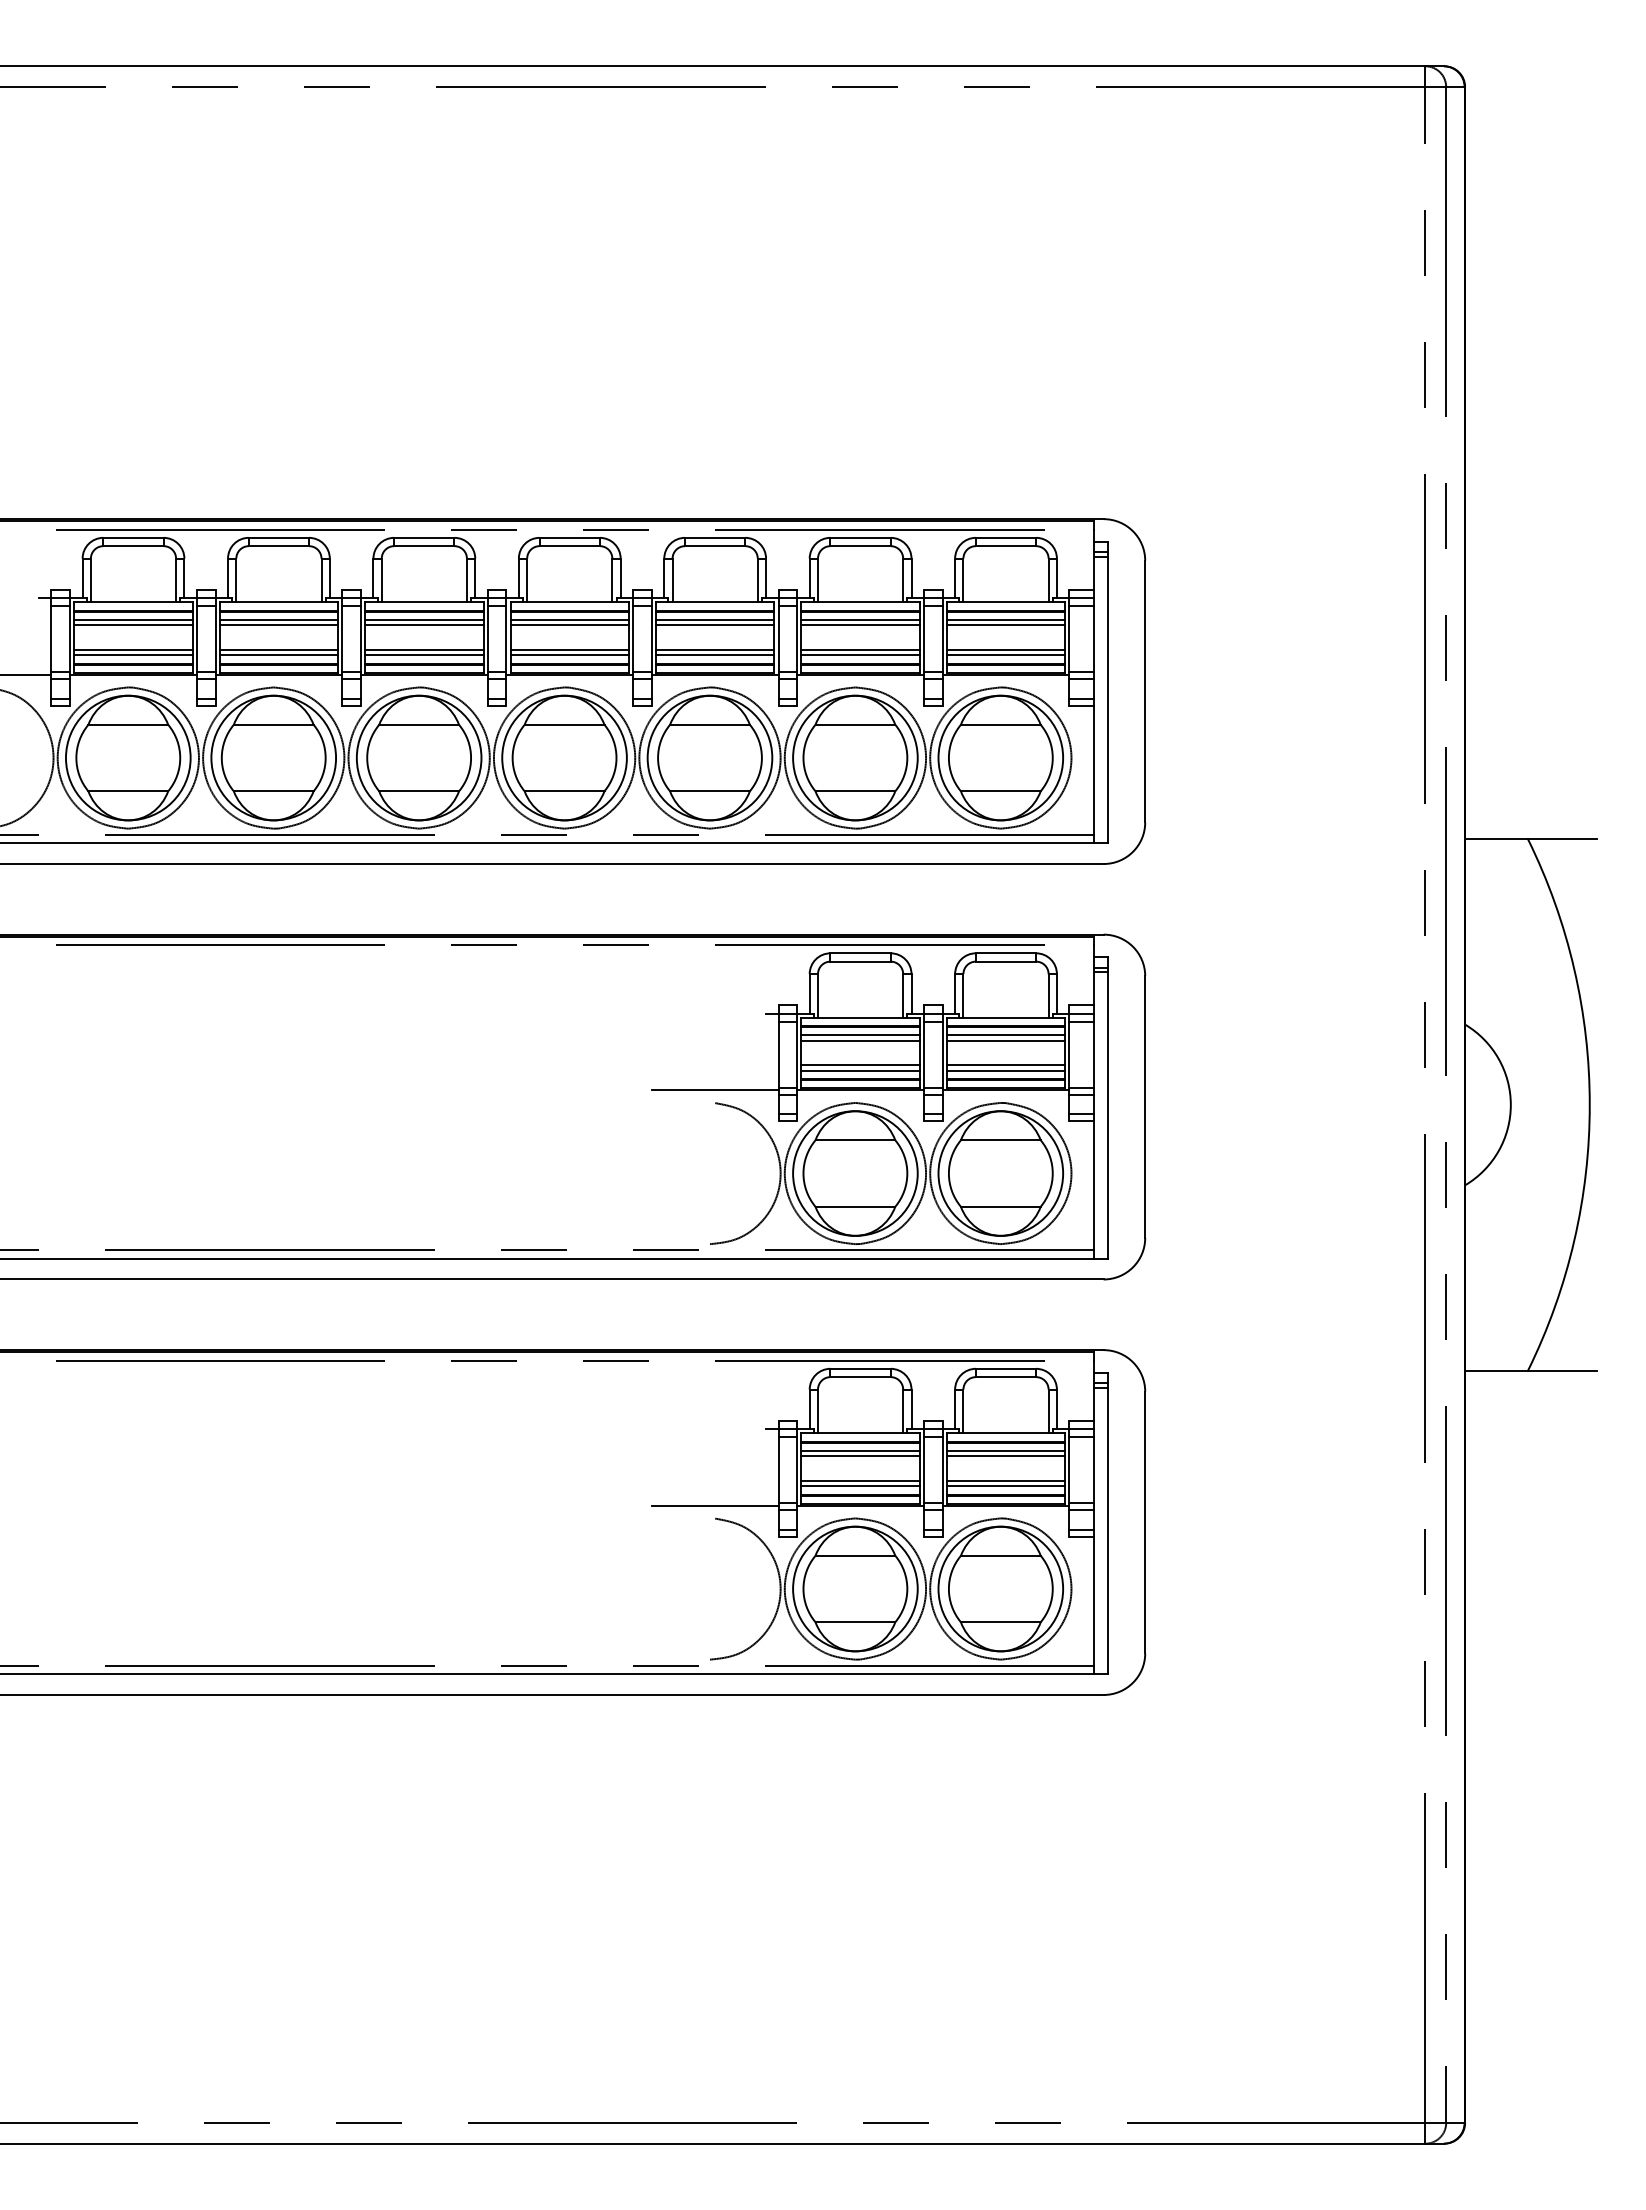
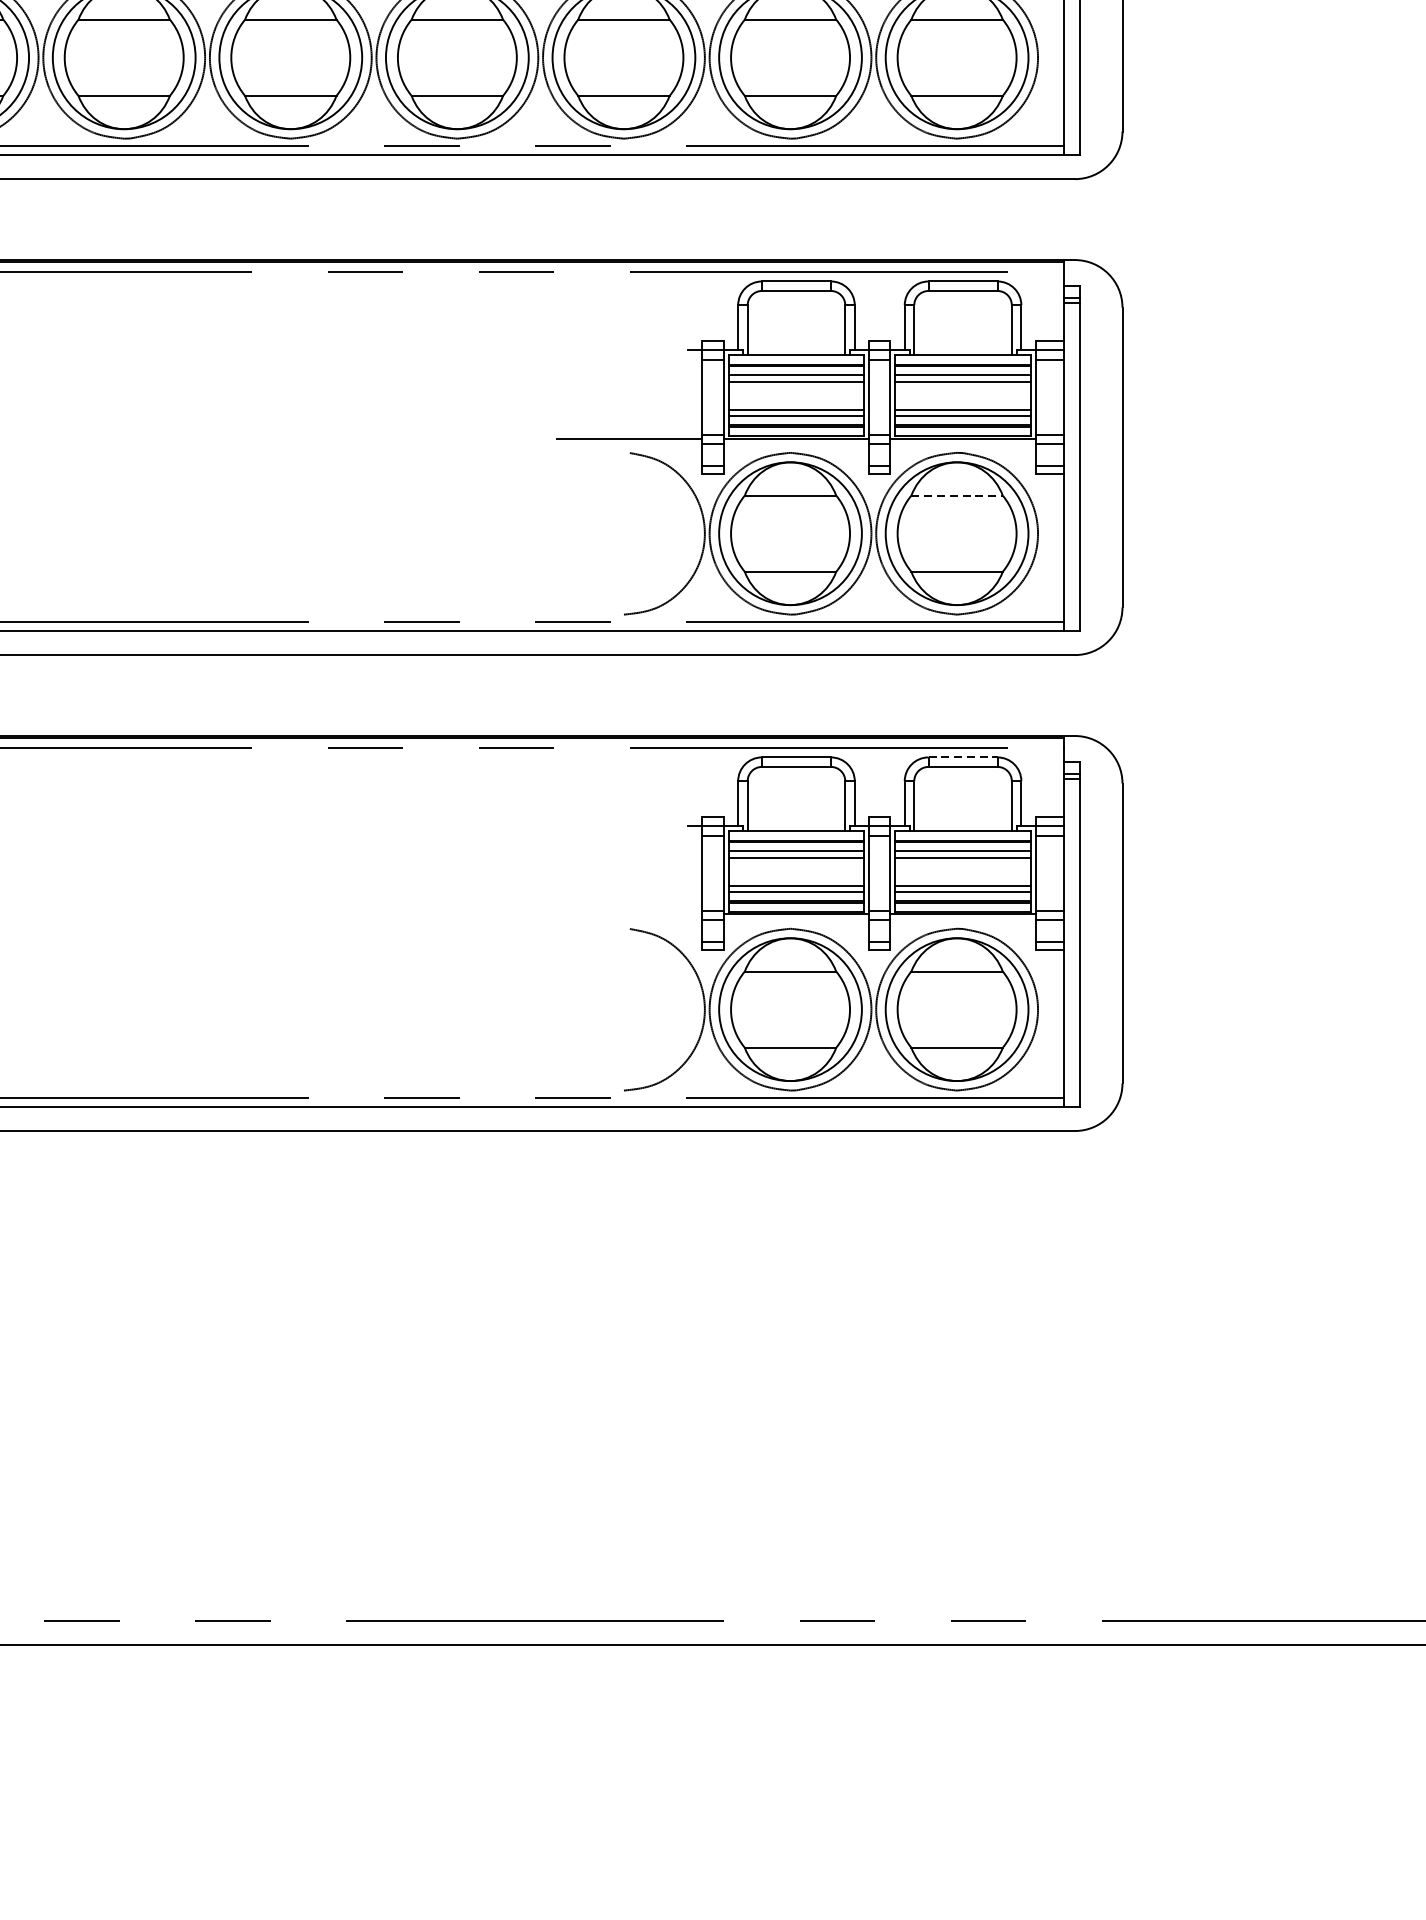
line: (1000, 1140) -> (956, 495), solid -> dashed
line: (1006, 1368) -> (963, 757), solid -> dashed
line: (714, 1505) -> (629, 913), removed

